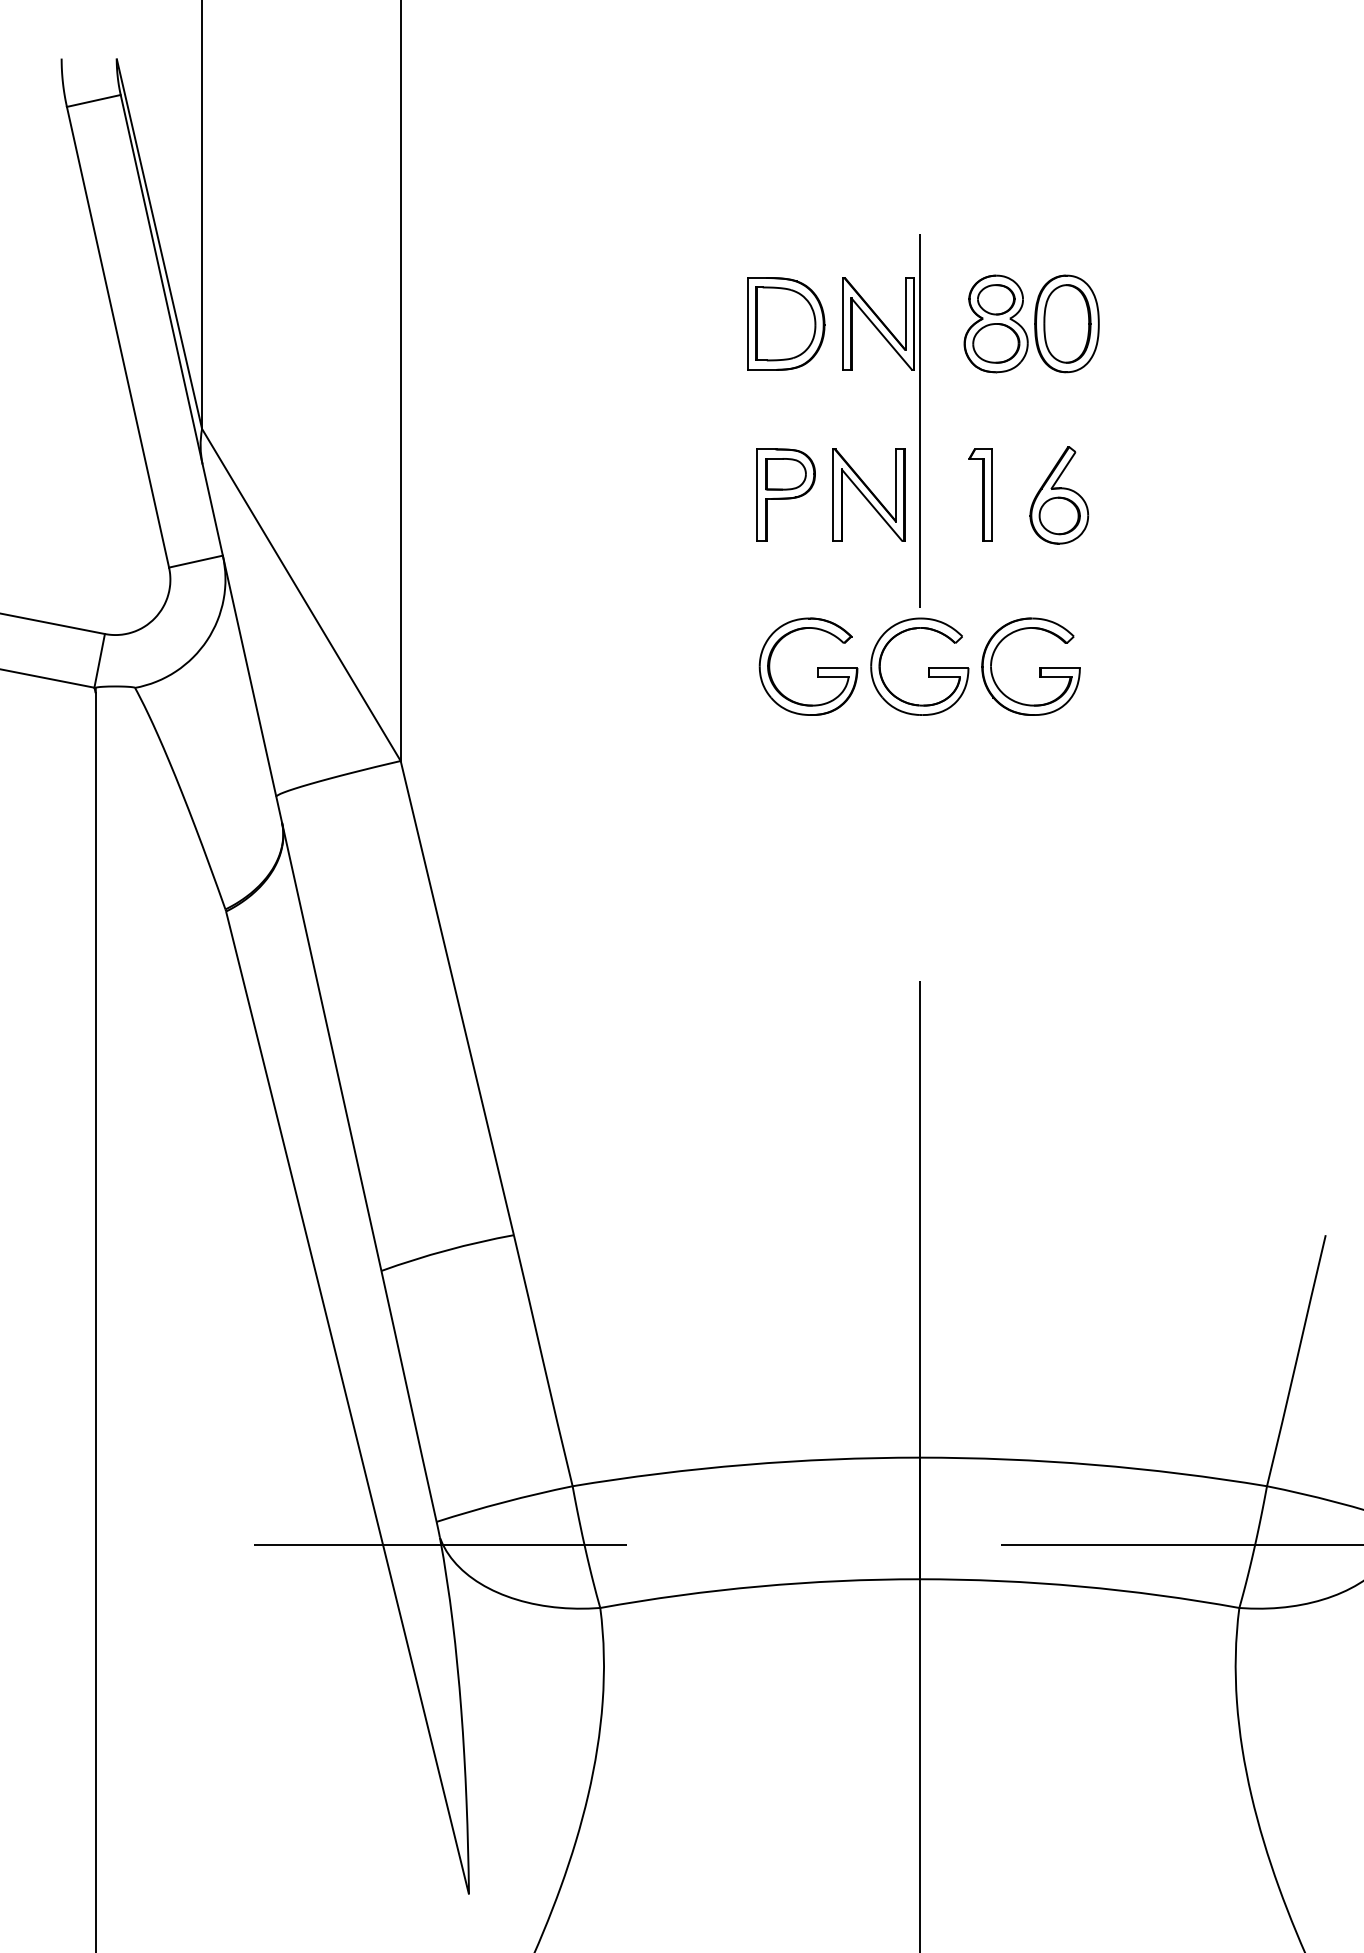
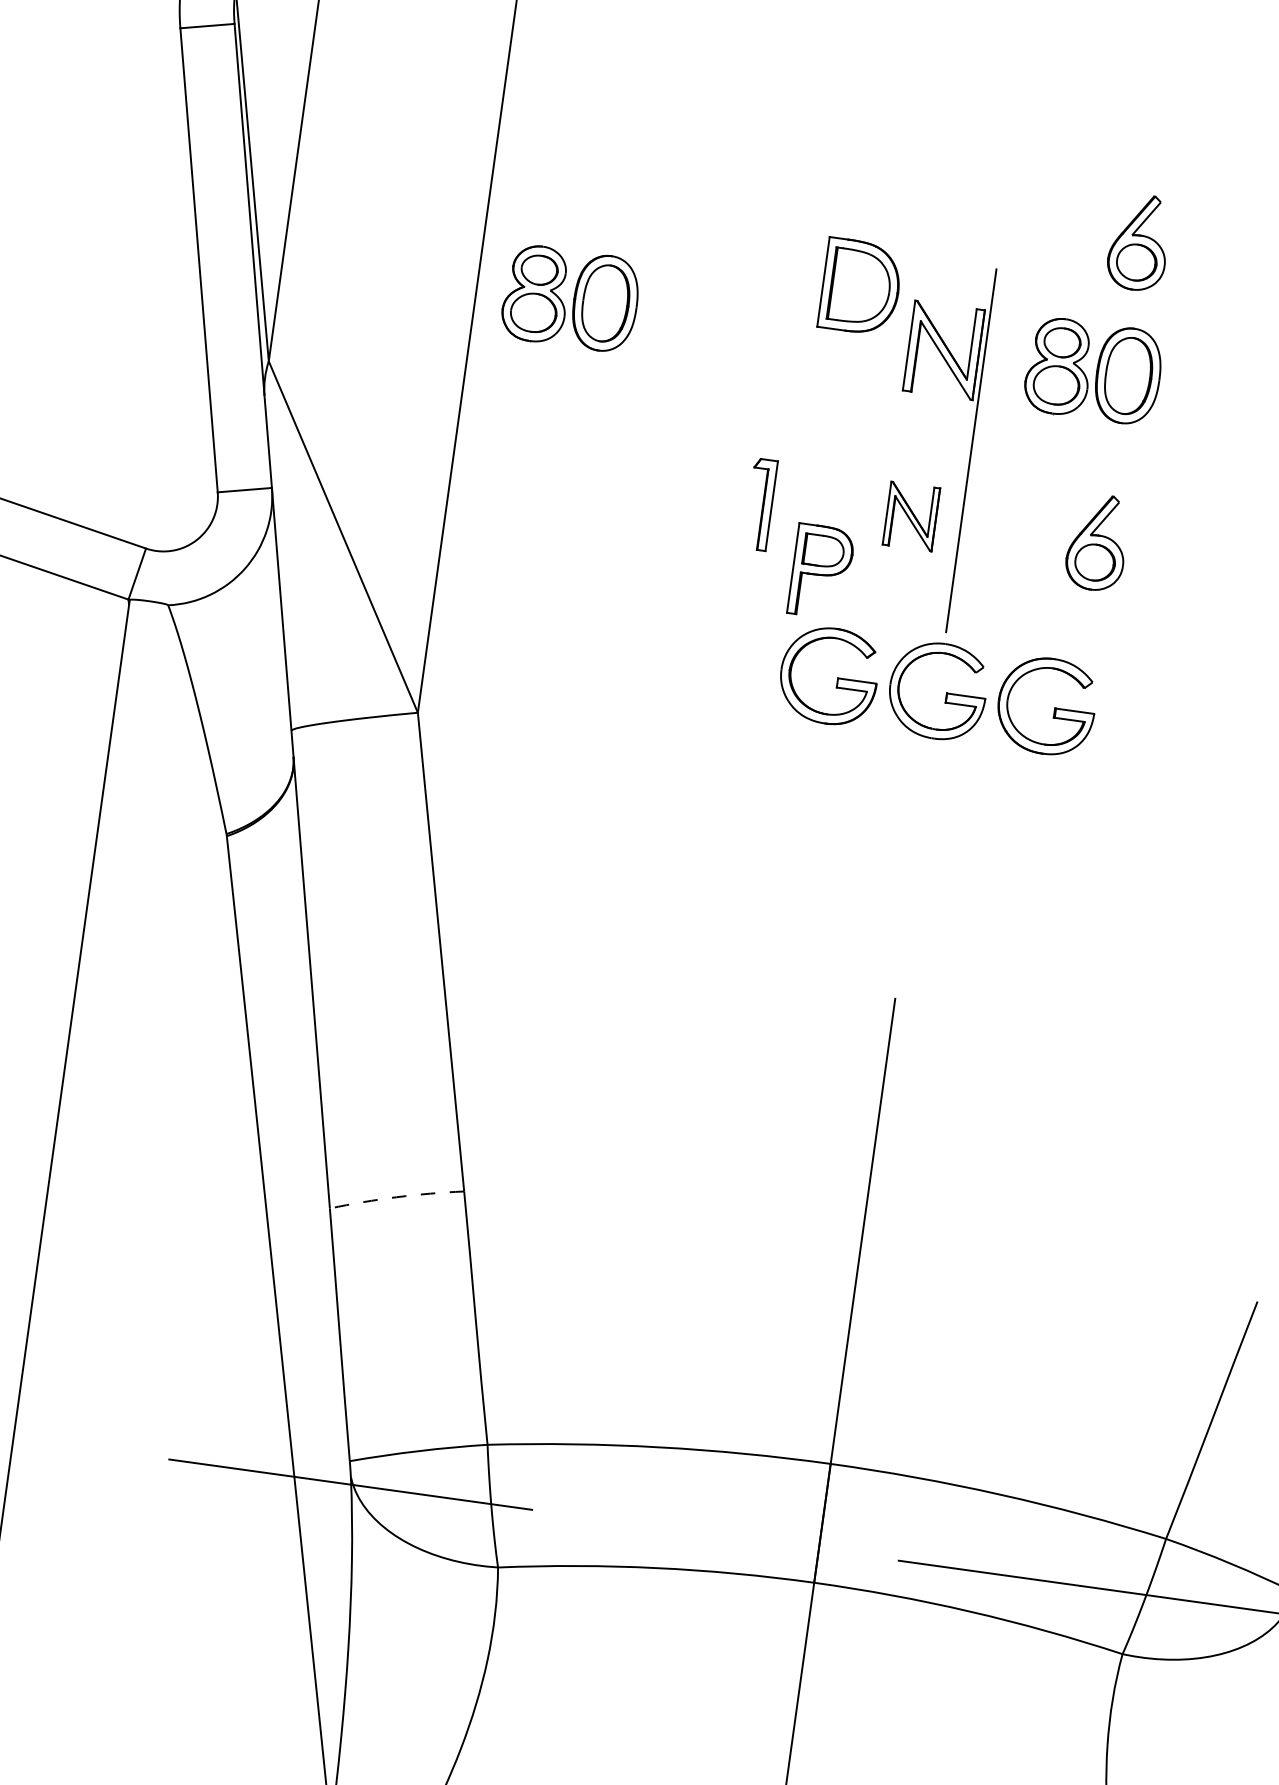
part: (1059, 188) -> (1139, 242), added
part: (496, 323) -> (570, 298), added
part: (786, 323) -> (861, 286), moved
part: (785, 494) -> (820, 570), moved
part: (868, 494) -> (911, 515), size x0.7
part: (980, 494) -> (760, 503), moved
arc: (446, 1250) -> (396, 1197), solid -> dashed

